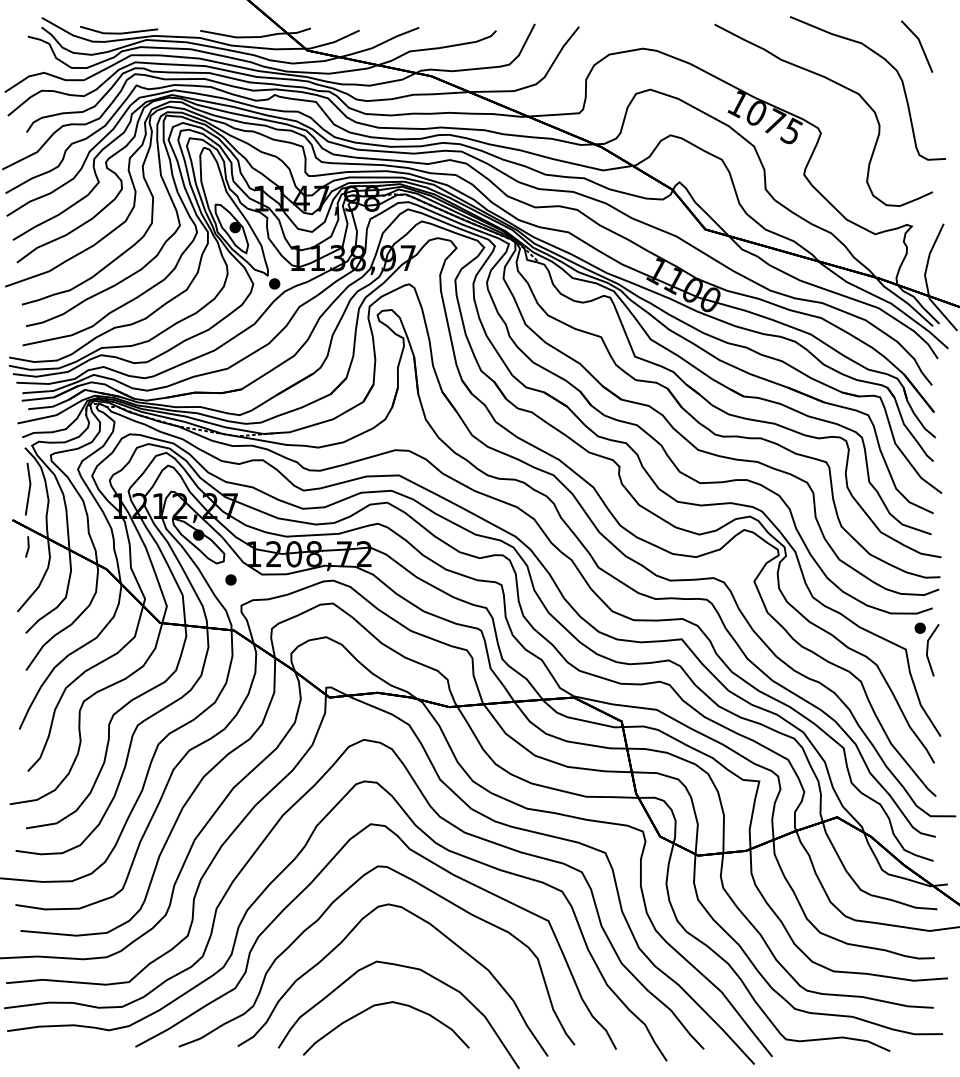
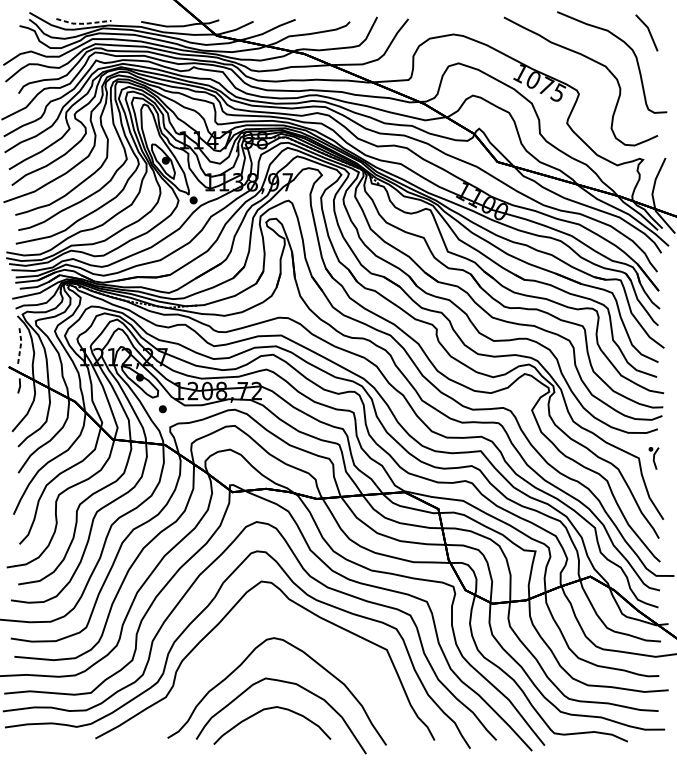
line: (118, 33) -> (83, 23), solid -> dashed
line: (29, 488) -> (20, 344), solid -> dashed
part: (926, 649) -> (653, 458), size x0.6
curve: (323, 915) -> (228, 645), removed

